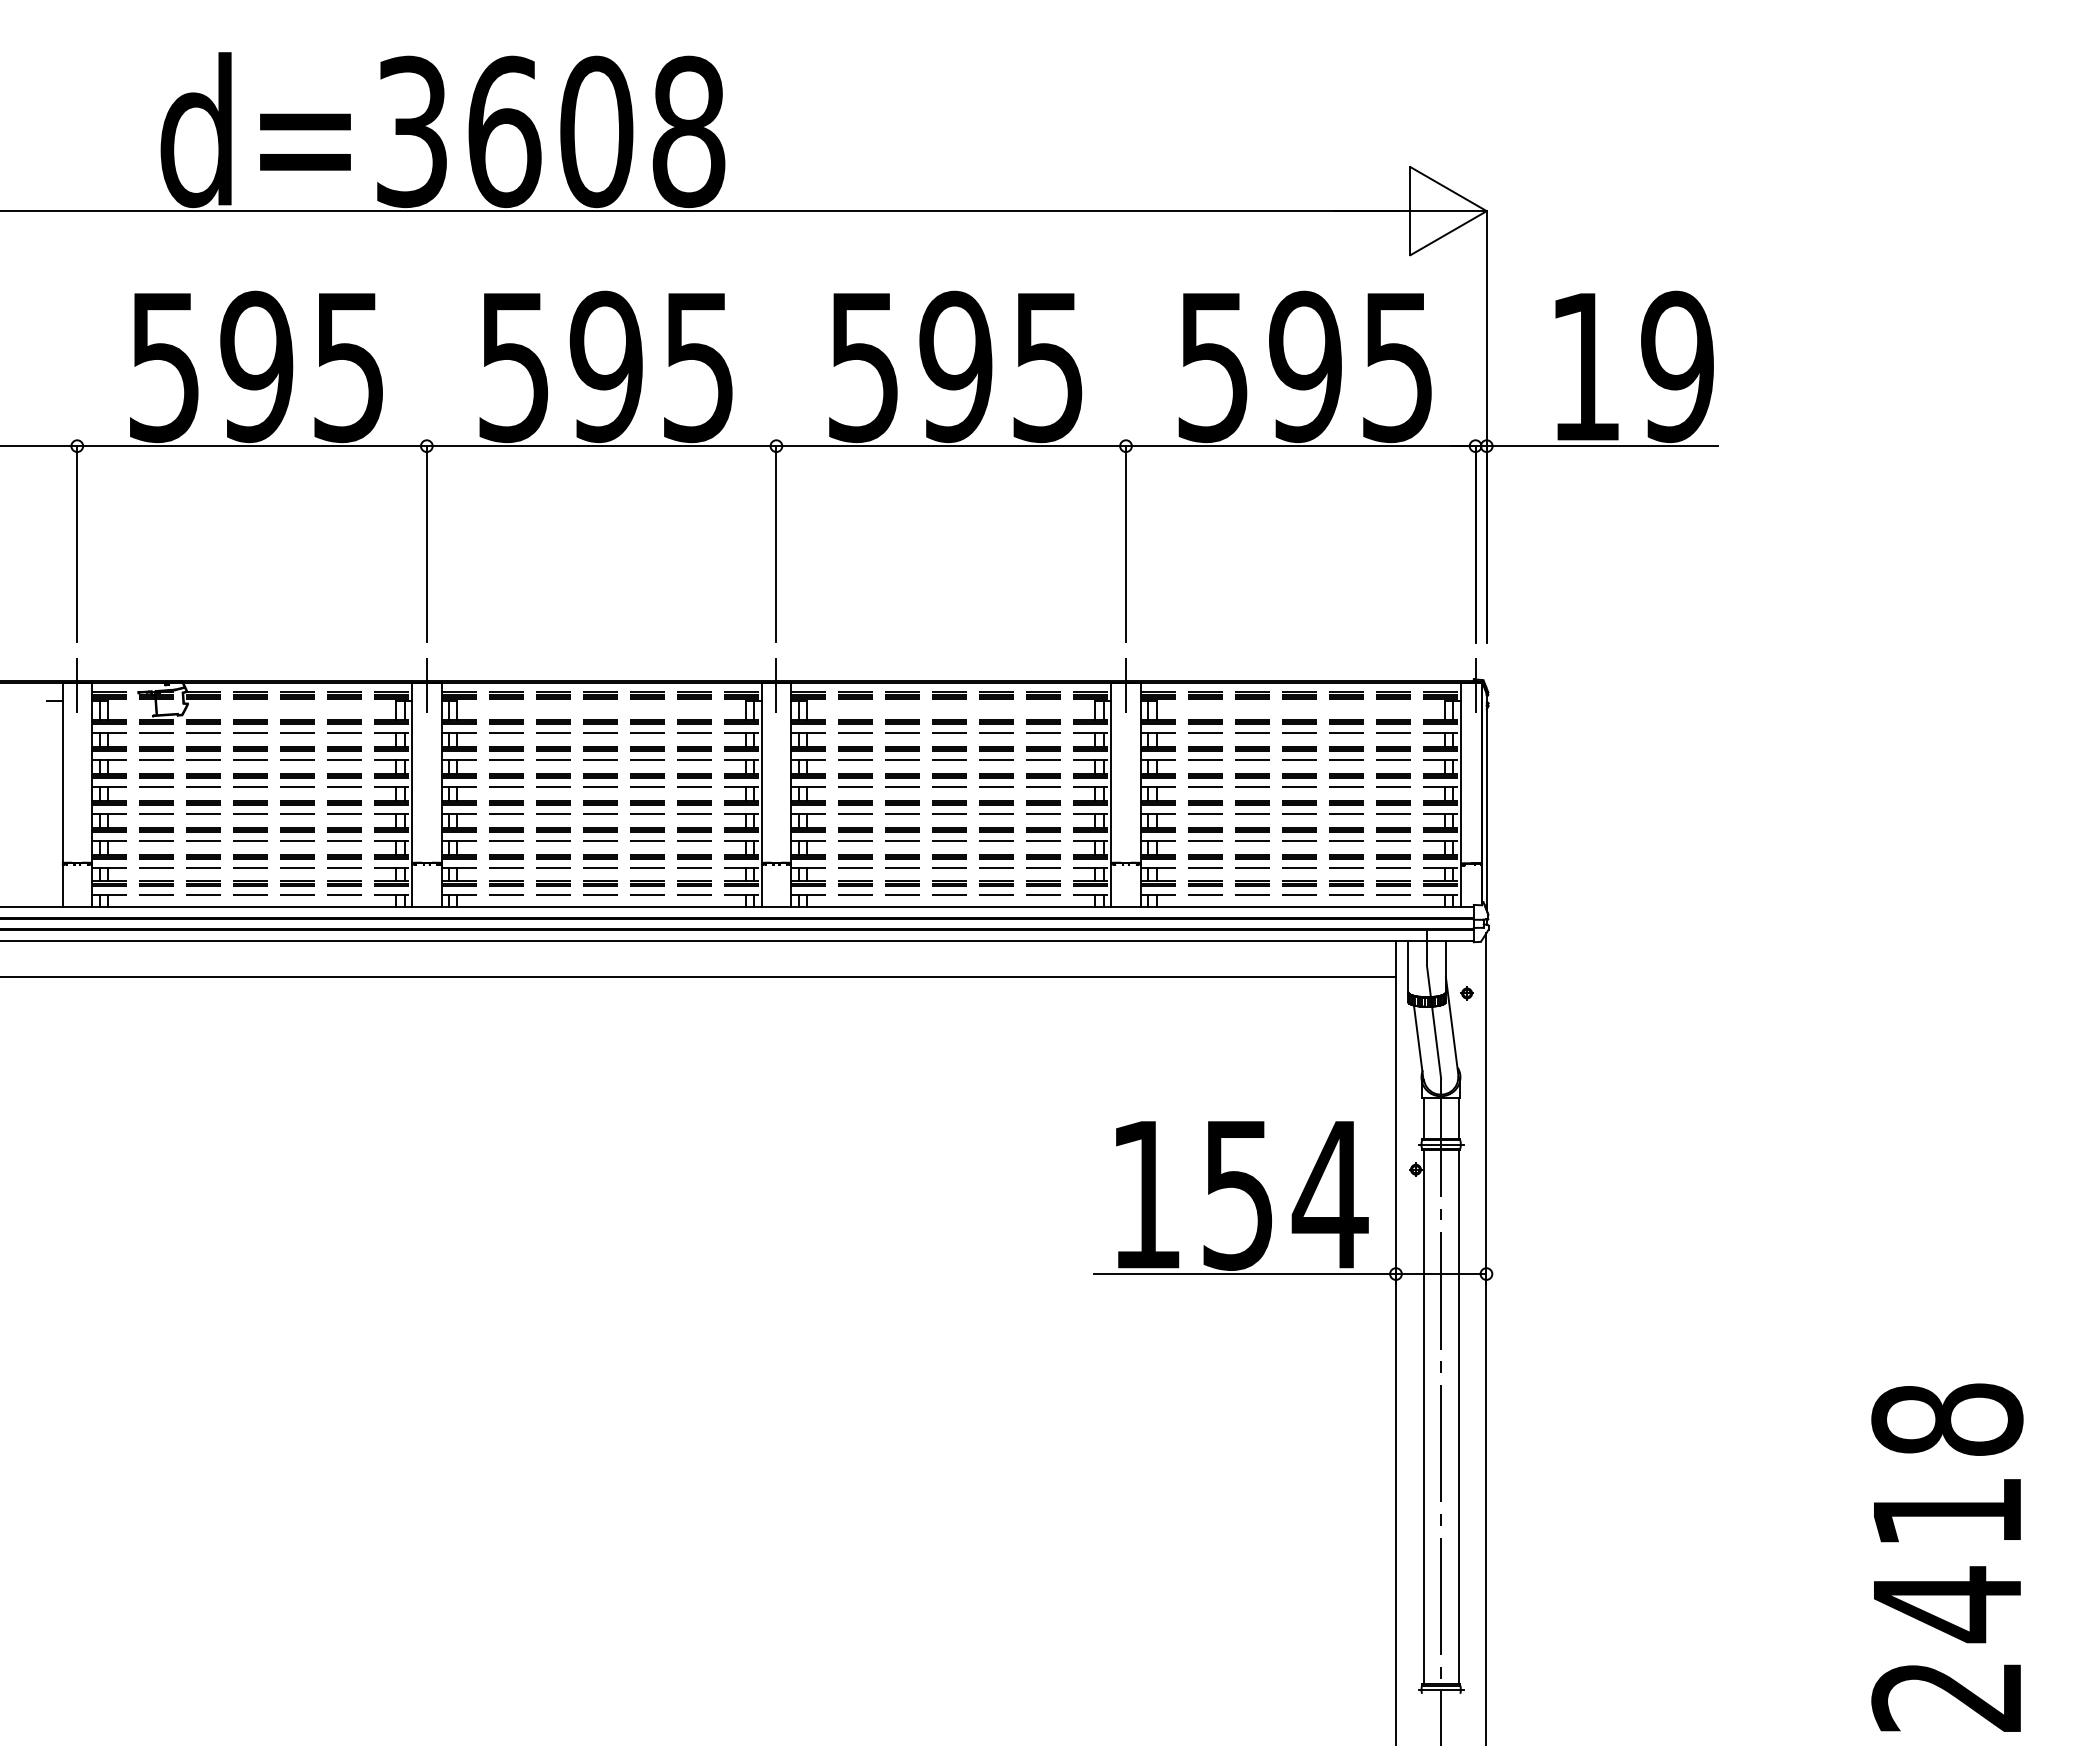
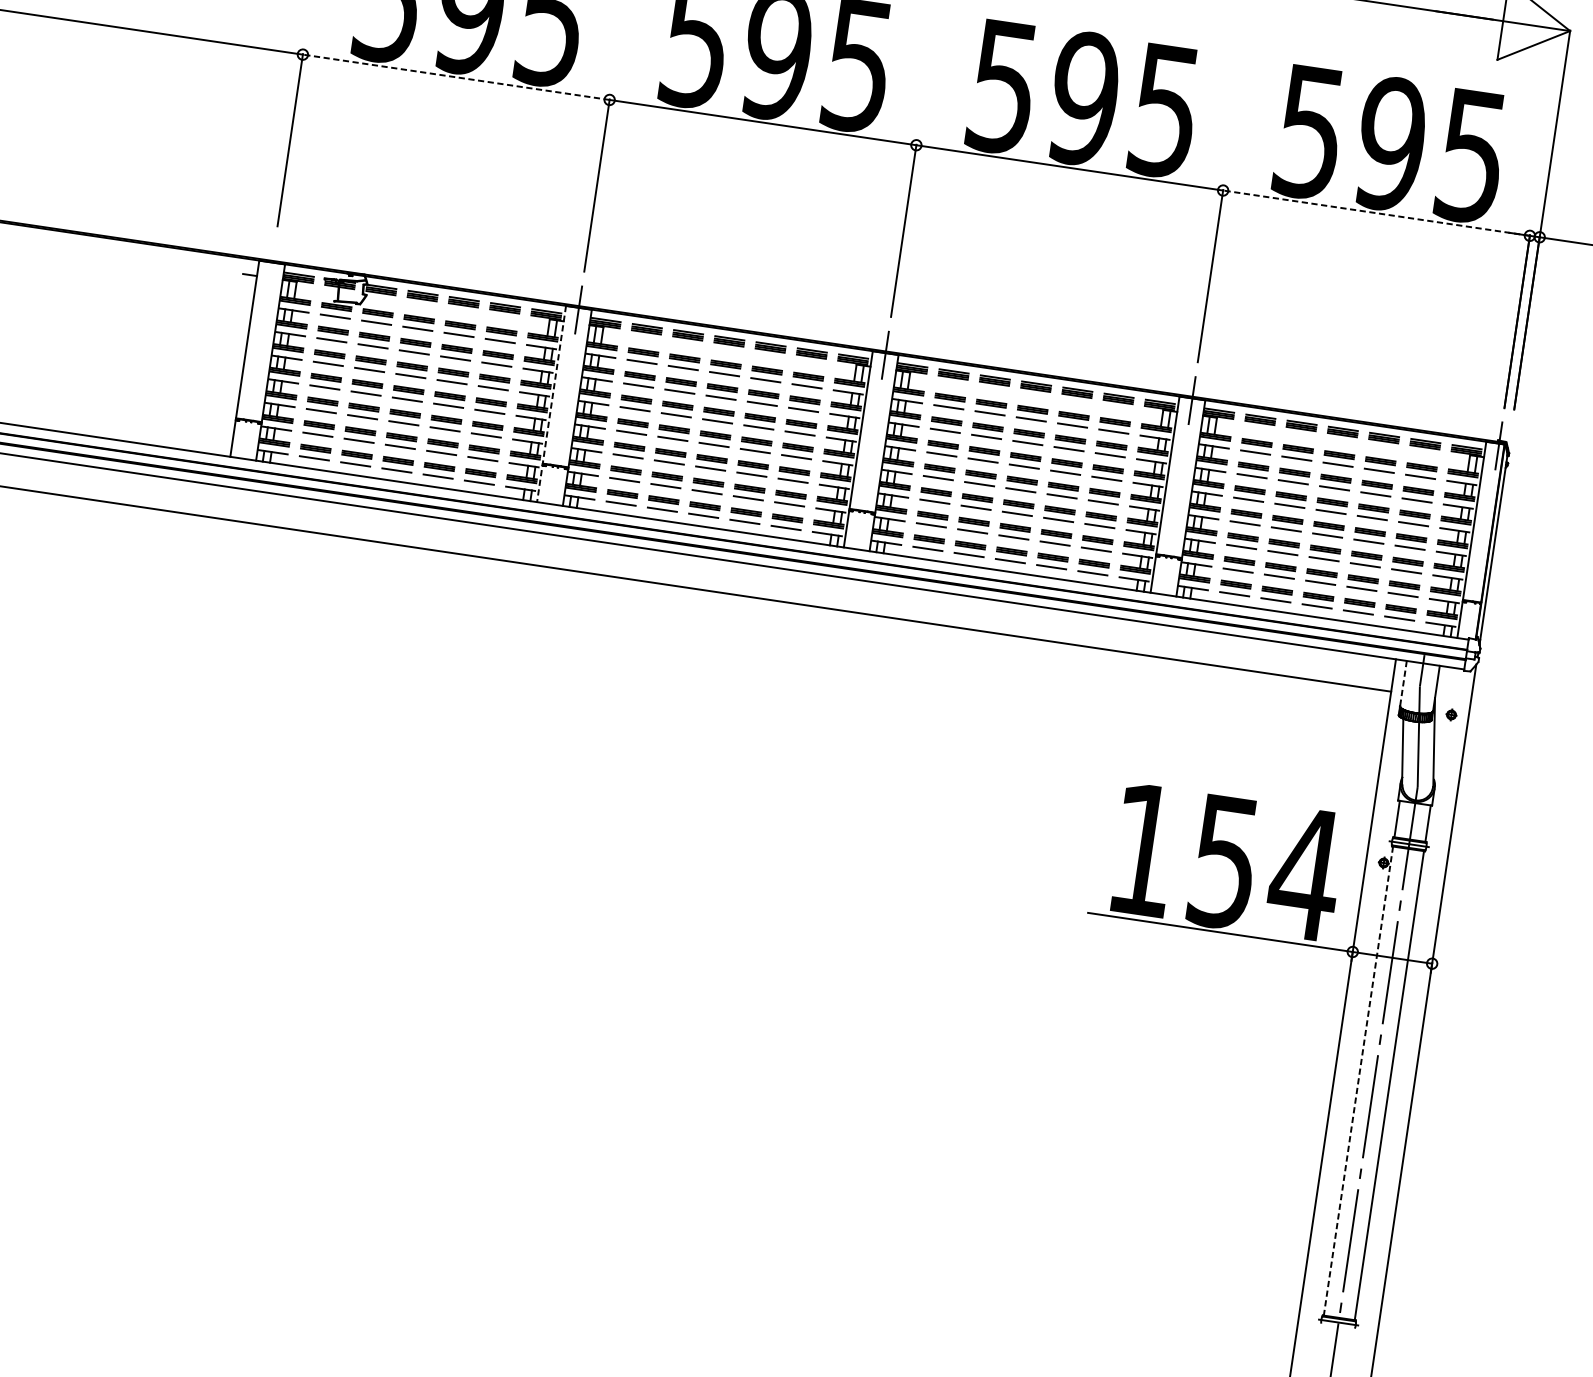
line: (252, 446) -> (456, 77), solid -> dashed
line: (1300, 446) -> (1376, 213), solid -> dashed
line: (77, 685) -> (272, 264), removed
line: (412, 794) -> (551, 403), solid -> dashed
line: (1408, 966) -> (1403, 683), solid -> dashed
line: (1423, 1417) -> (1358, 1081), solid -> dashed

